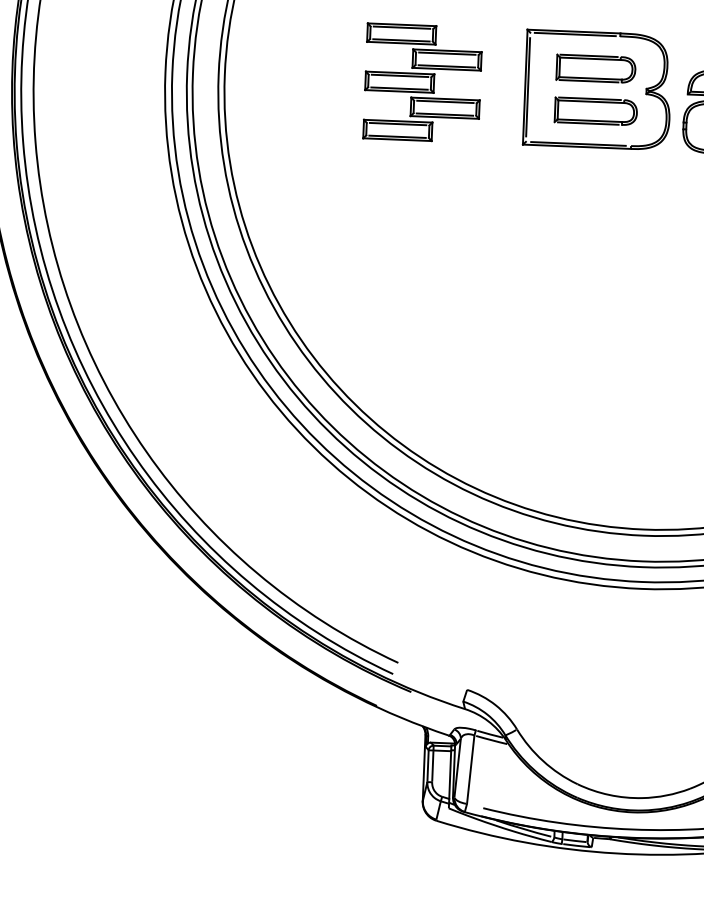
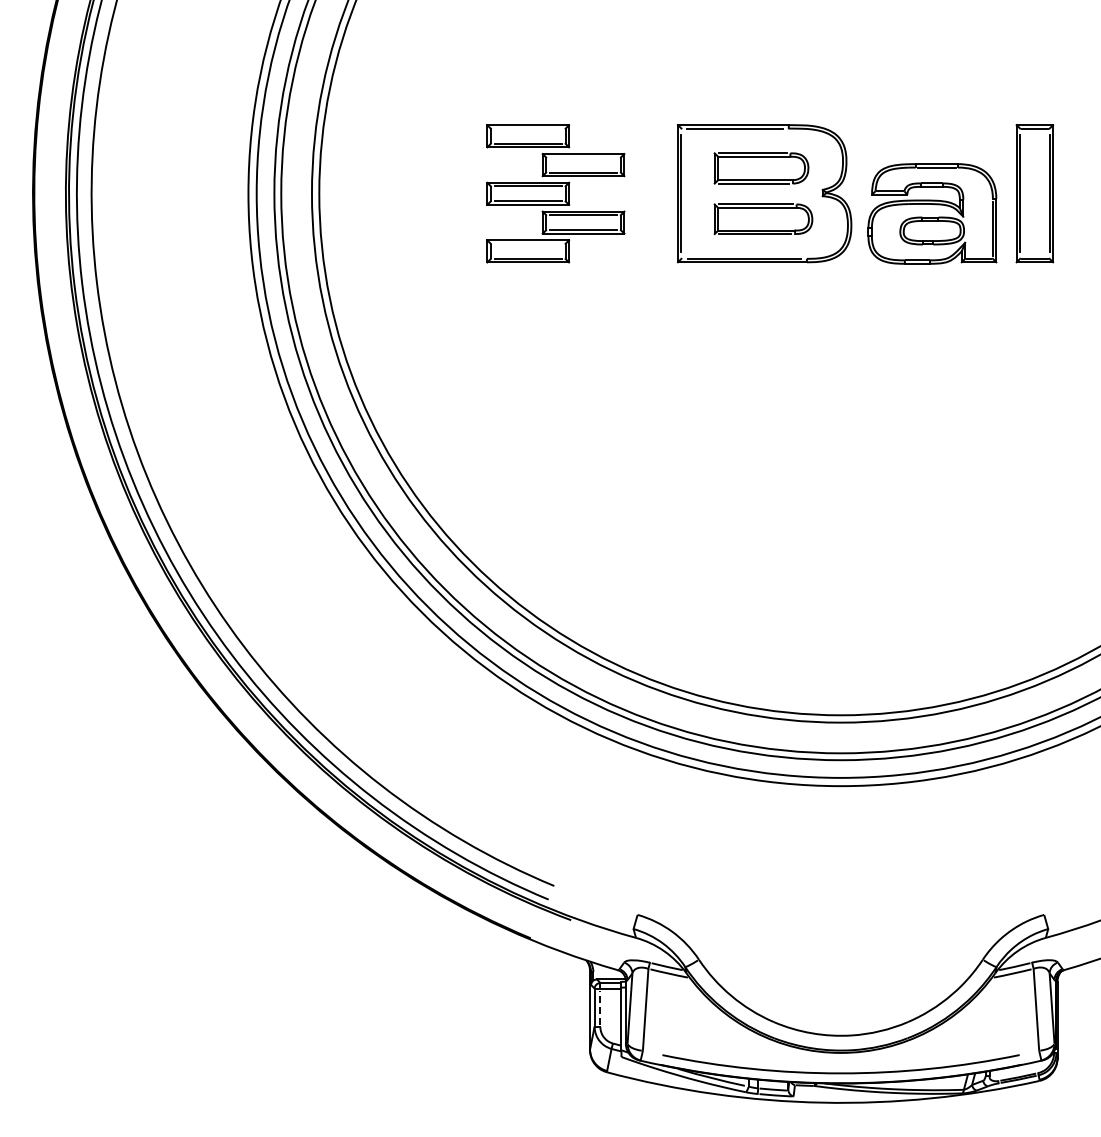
line: (401, 27) -> (527, 128), removed
line: (447, 53) -> (583, 157), removed
line: (397, 123) -> (527, 243), removed
line: (432, 766) -> (600, 1007), solid -> dashed

